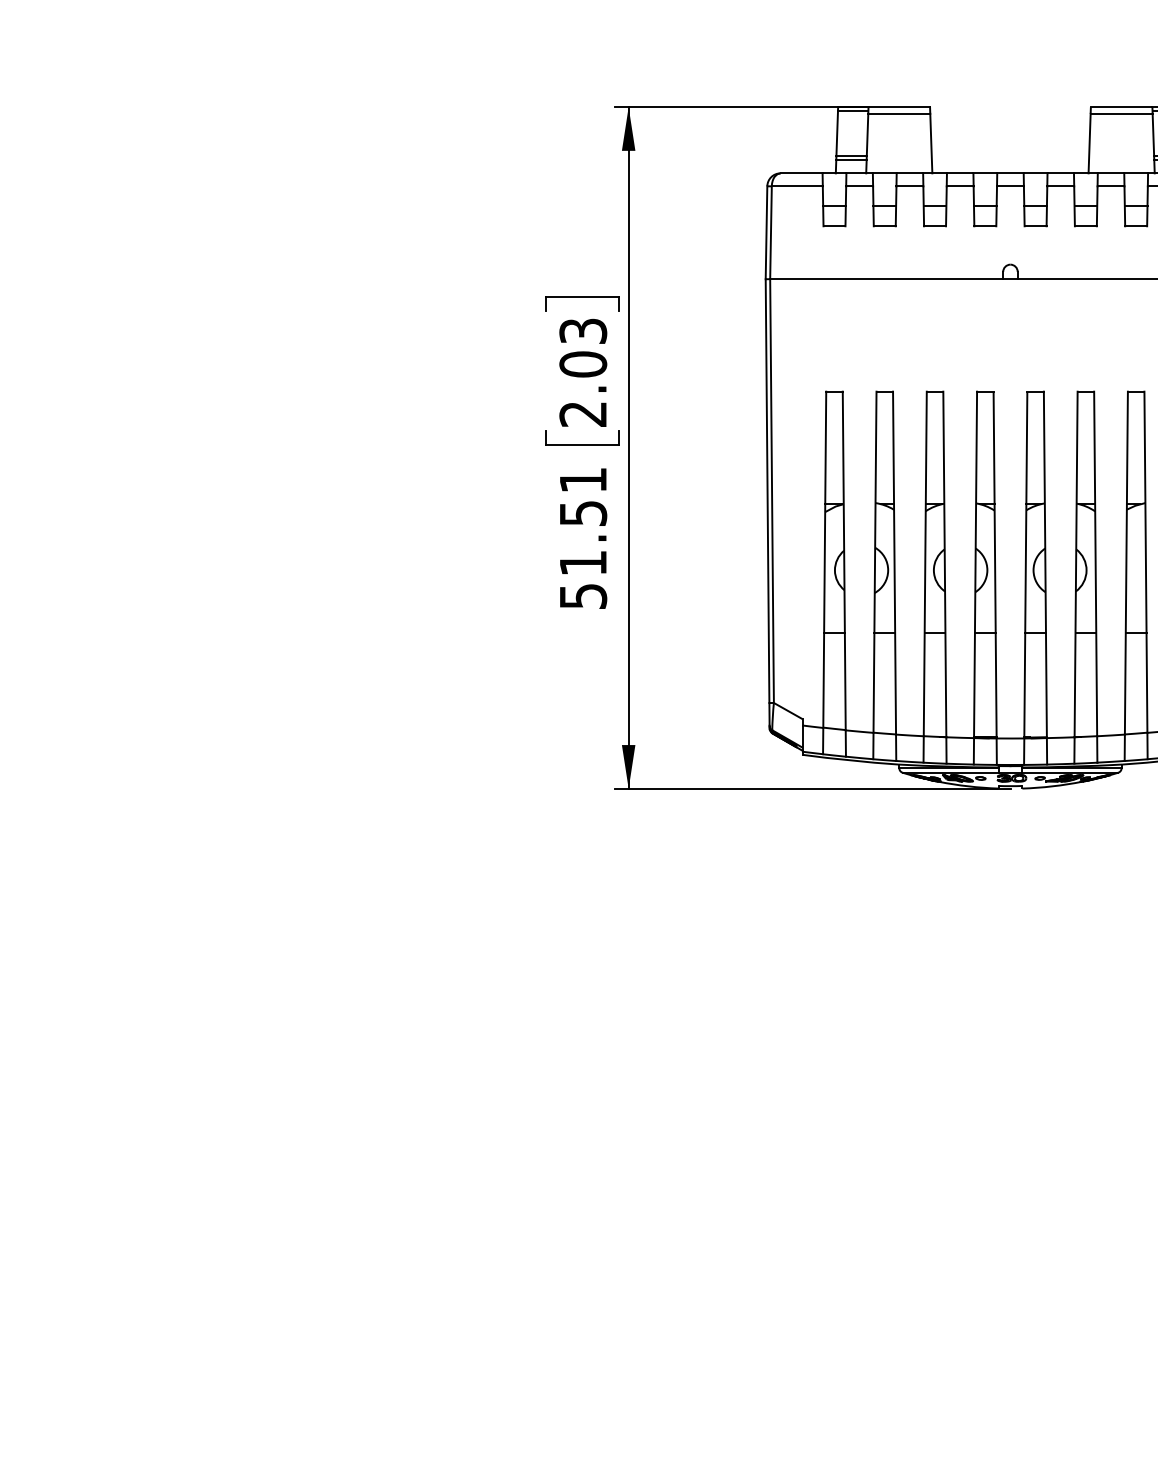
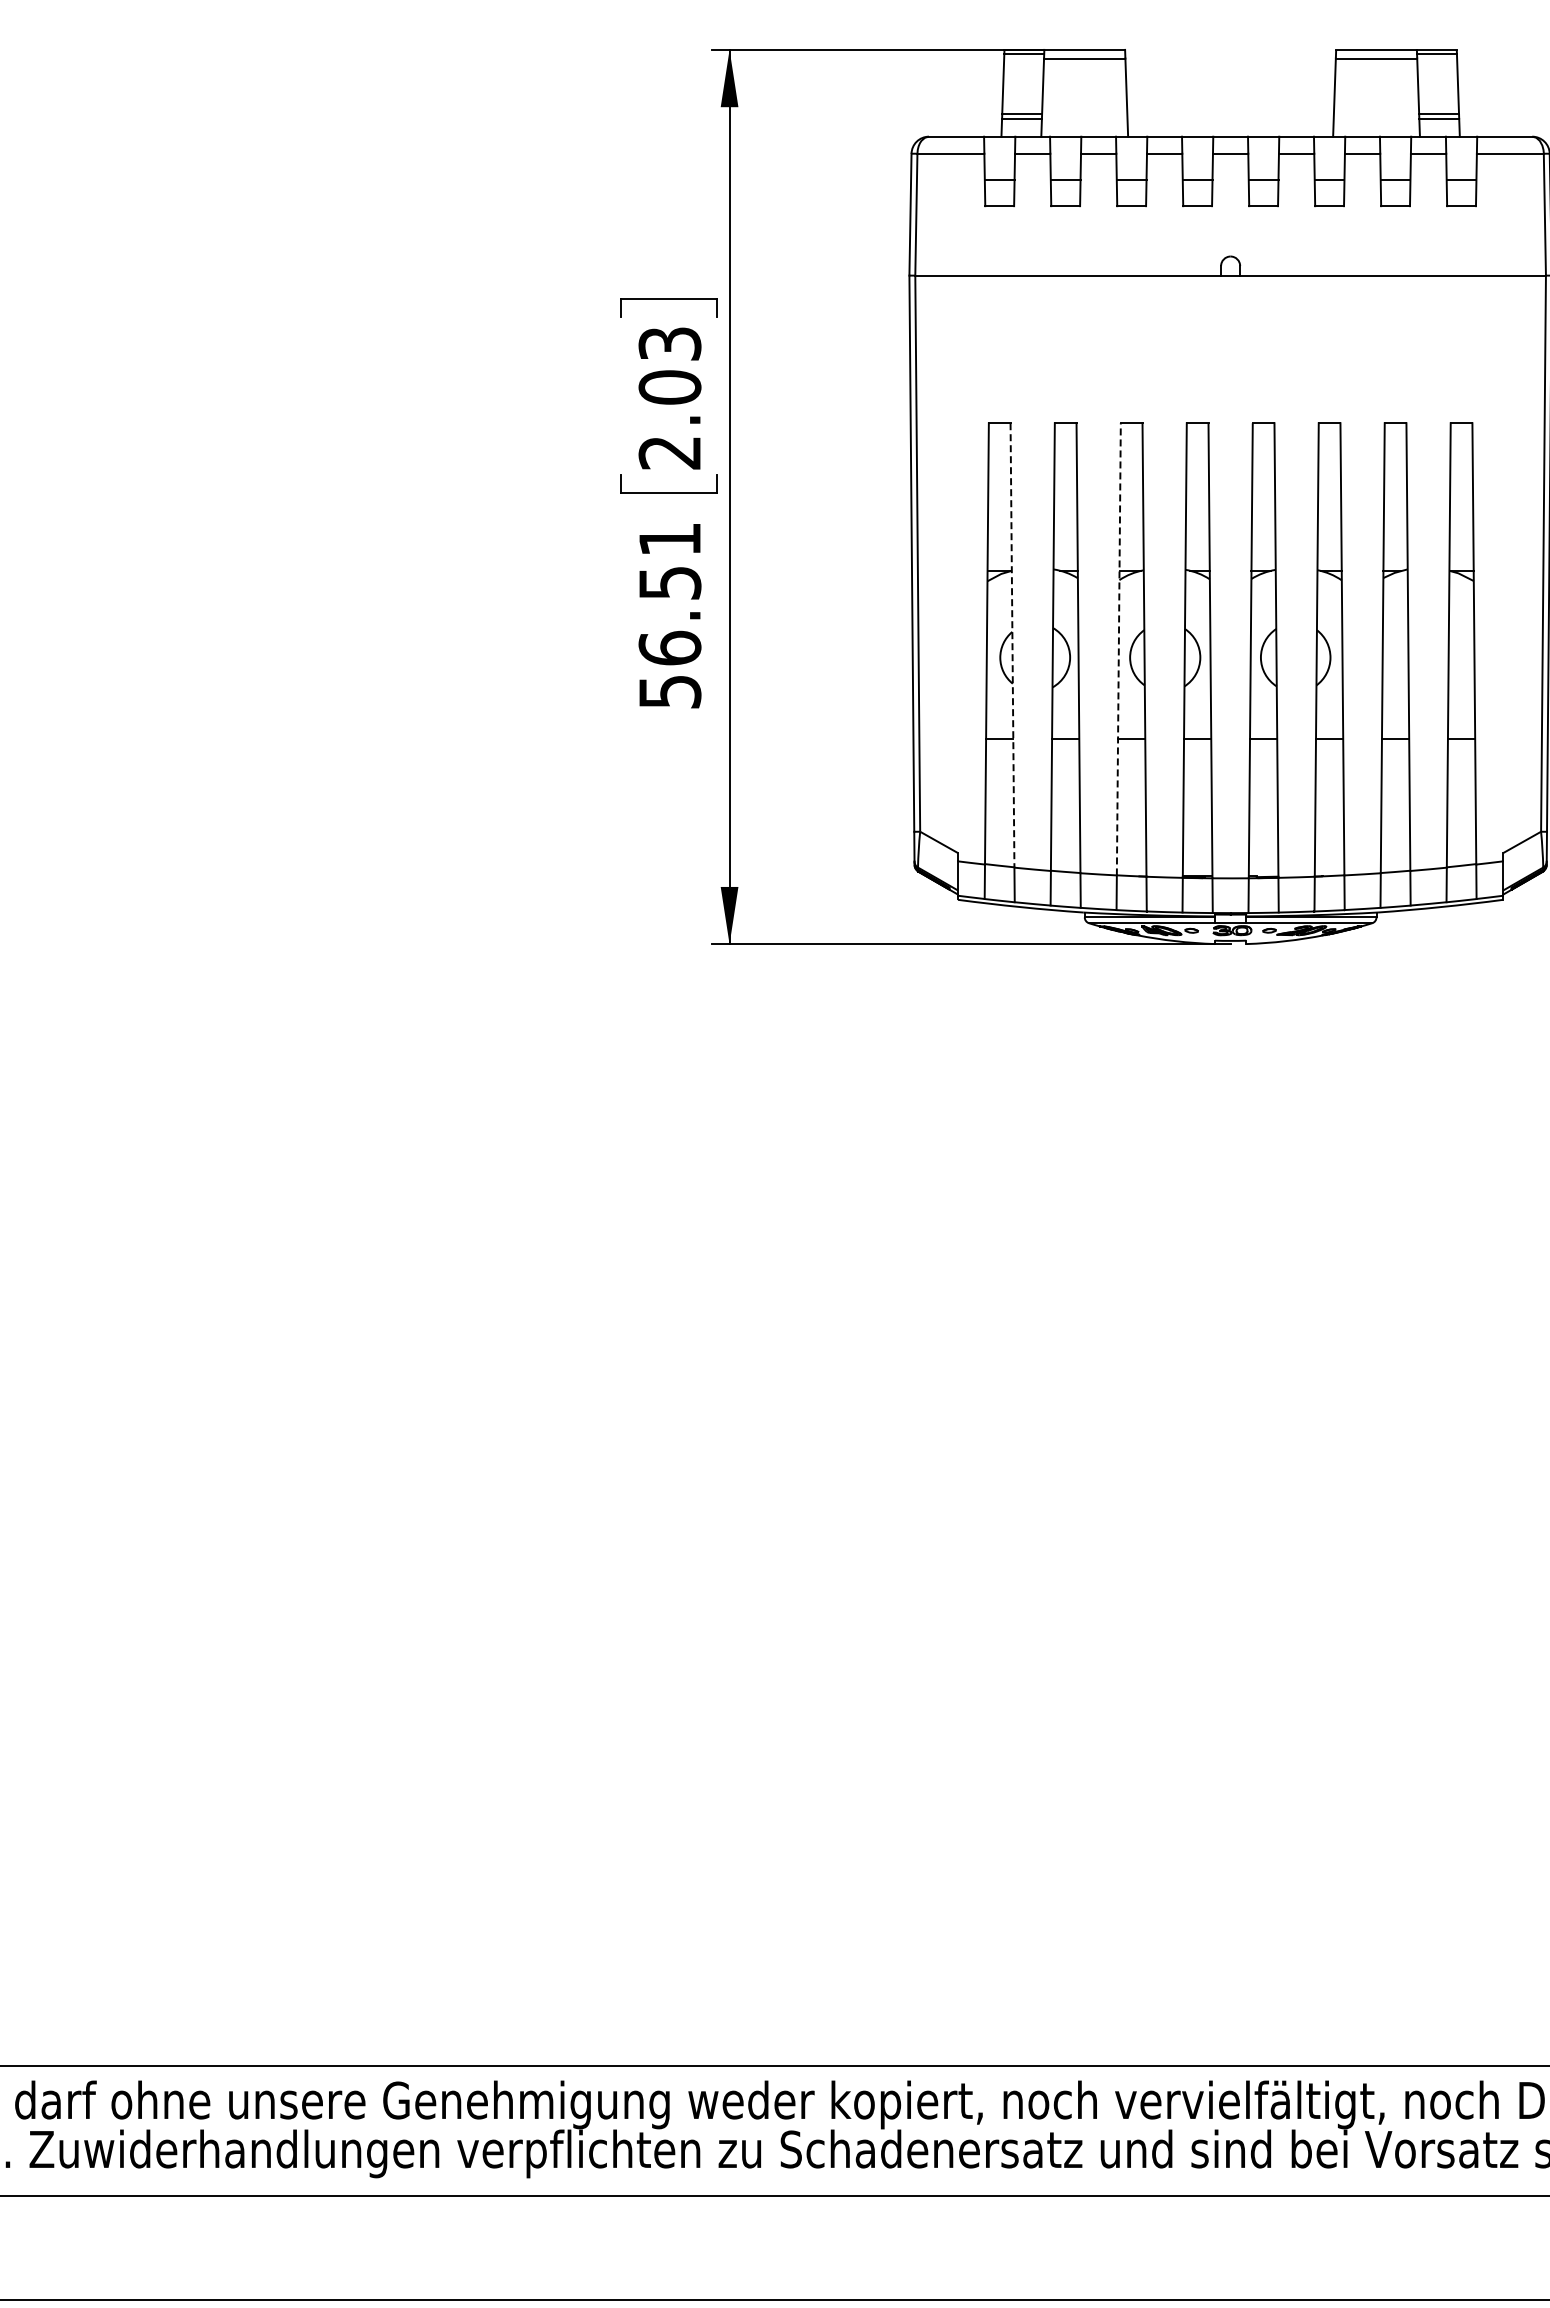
line: (844, 561) -> (1012, 645), solid -> dashed
text: (582, 562) -> (669, 647), 51.51 -> 56.51
line: (925, 563) -> (1118, 648), solid -> dashed

